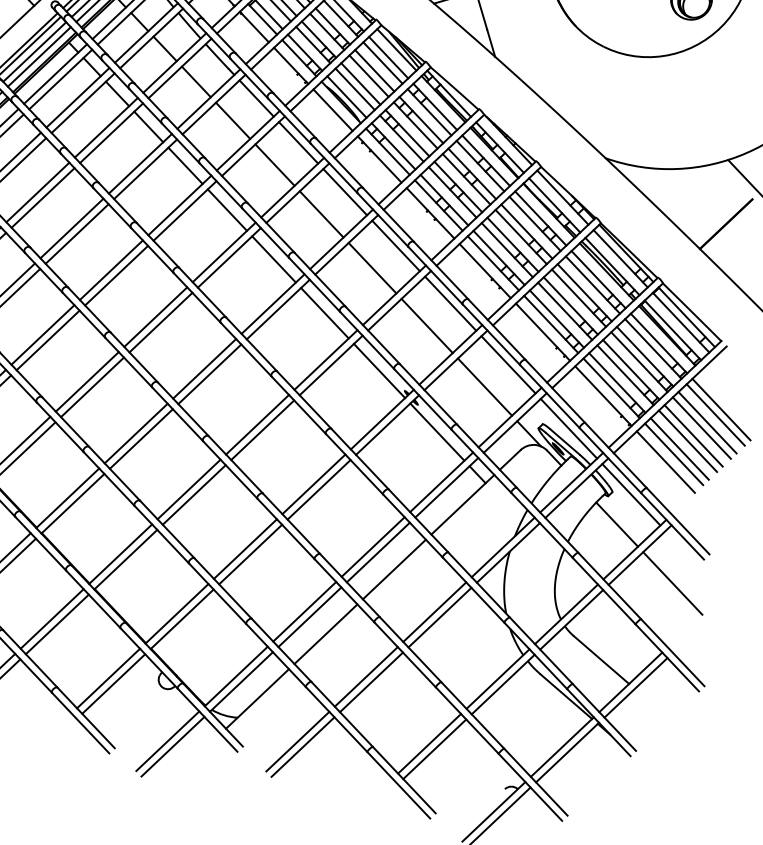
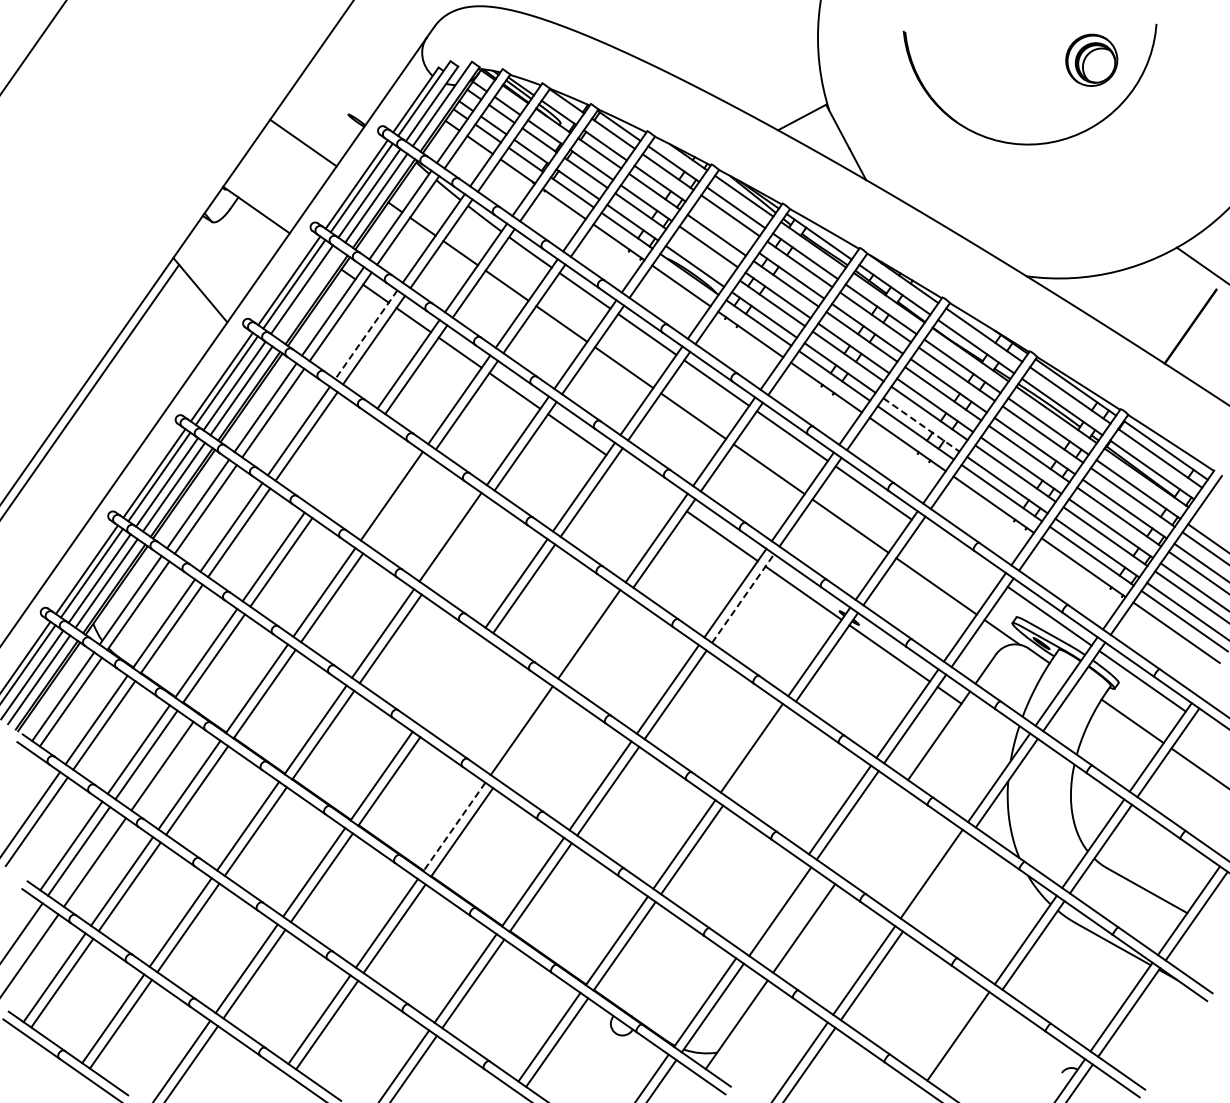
line: (39, 56) -> (308, 294), removed
line: (374, 70) -> (722, 226), removed
line: (354, 88) -> (702, 254), removed
line: (77, 98) -> (366, 335), solid -> dashed
line: (38, 192) -> (341, 460), removed
line: (42, 197) -> (348, 465), removed
line: (77, 233) -> (399, 501), removed
line: (499, 258) -> (921, 425), solid -> dashed
line: (273, 259) -> (646, 483), removed
line: (116, 275) -> (458, 542), removed
line: (508, 364) -> (959, 553), removed
line: (331, 365) -> (743, 598), solid -> dashed
line: (209, 374) -> (596, 639), removed
line: (87, 381) -> (449, 679), removed
line: (92, 386) -> (456, 684), removed
line: (141, 438) -> (529, 735), removed
line: (319, 489) -> (759, 753), removed
line: (67, 498) -> (454, 827), solid -> dashed
line: (394, 568) -> (871, 831), removed
line: (304, 611) -> (772, 905), removed
line: (440, 617) -> (939, 879), removed
line: (435, 749) -> (966, 1041), removed

